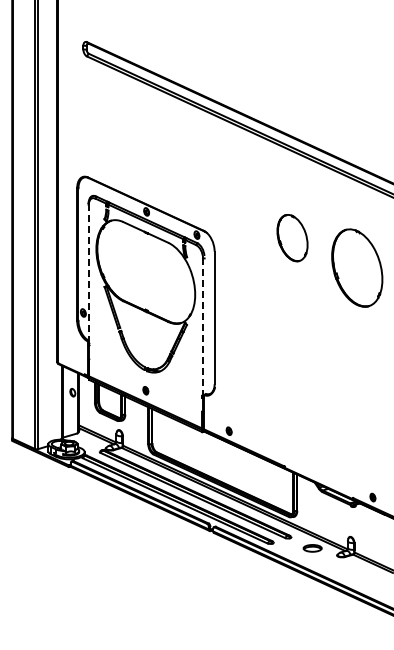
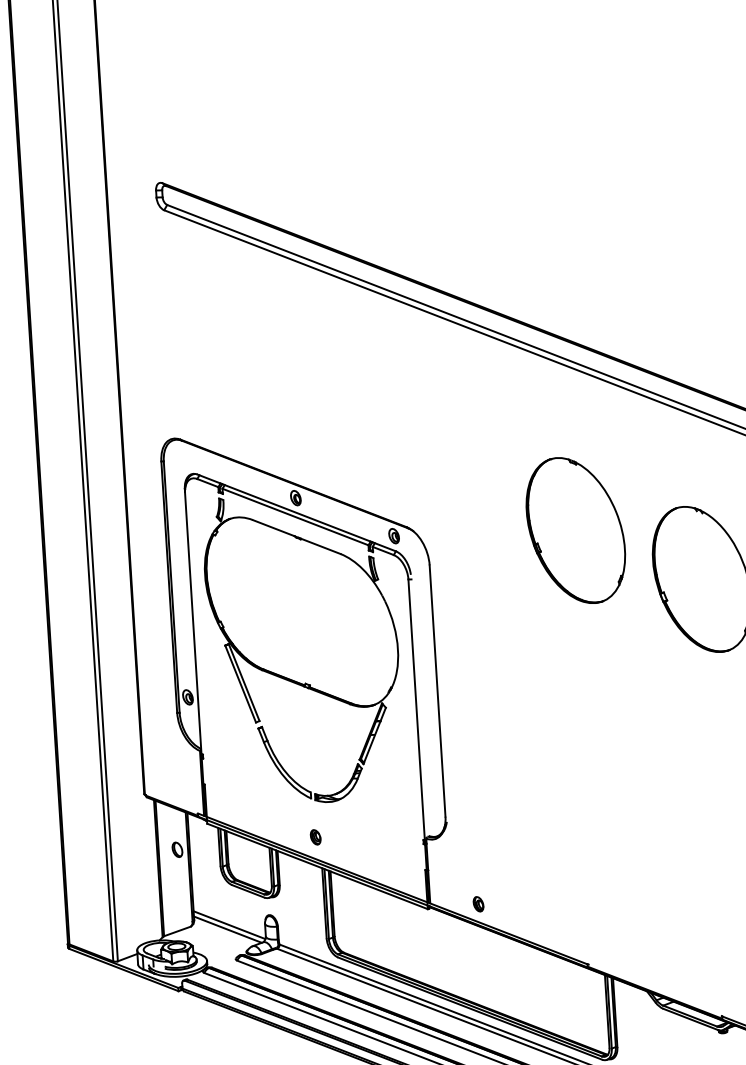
part: (292, 237) -> (575, 529), size x1.67
line: (88, 274) -> (193, 623), dashed -> solid
line: (203, 327) -> (417, 710), dashed -> solid

